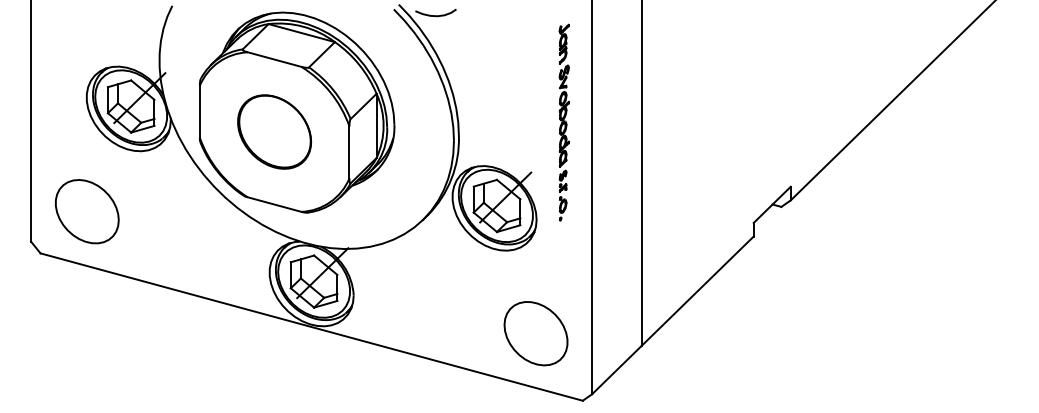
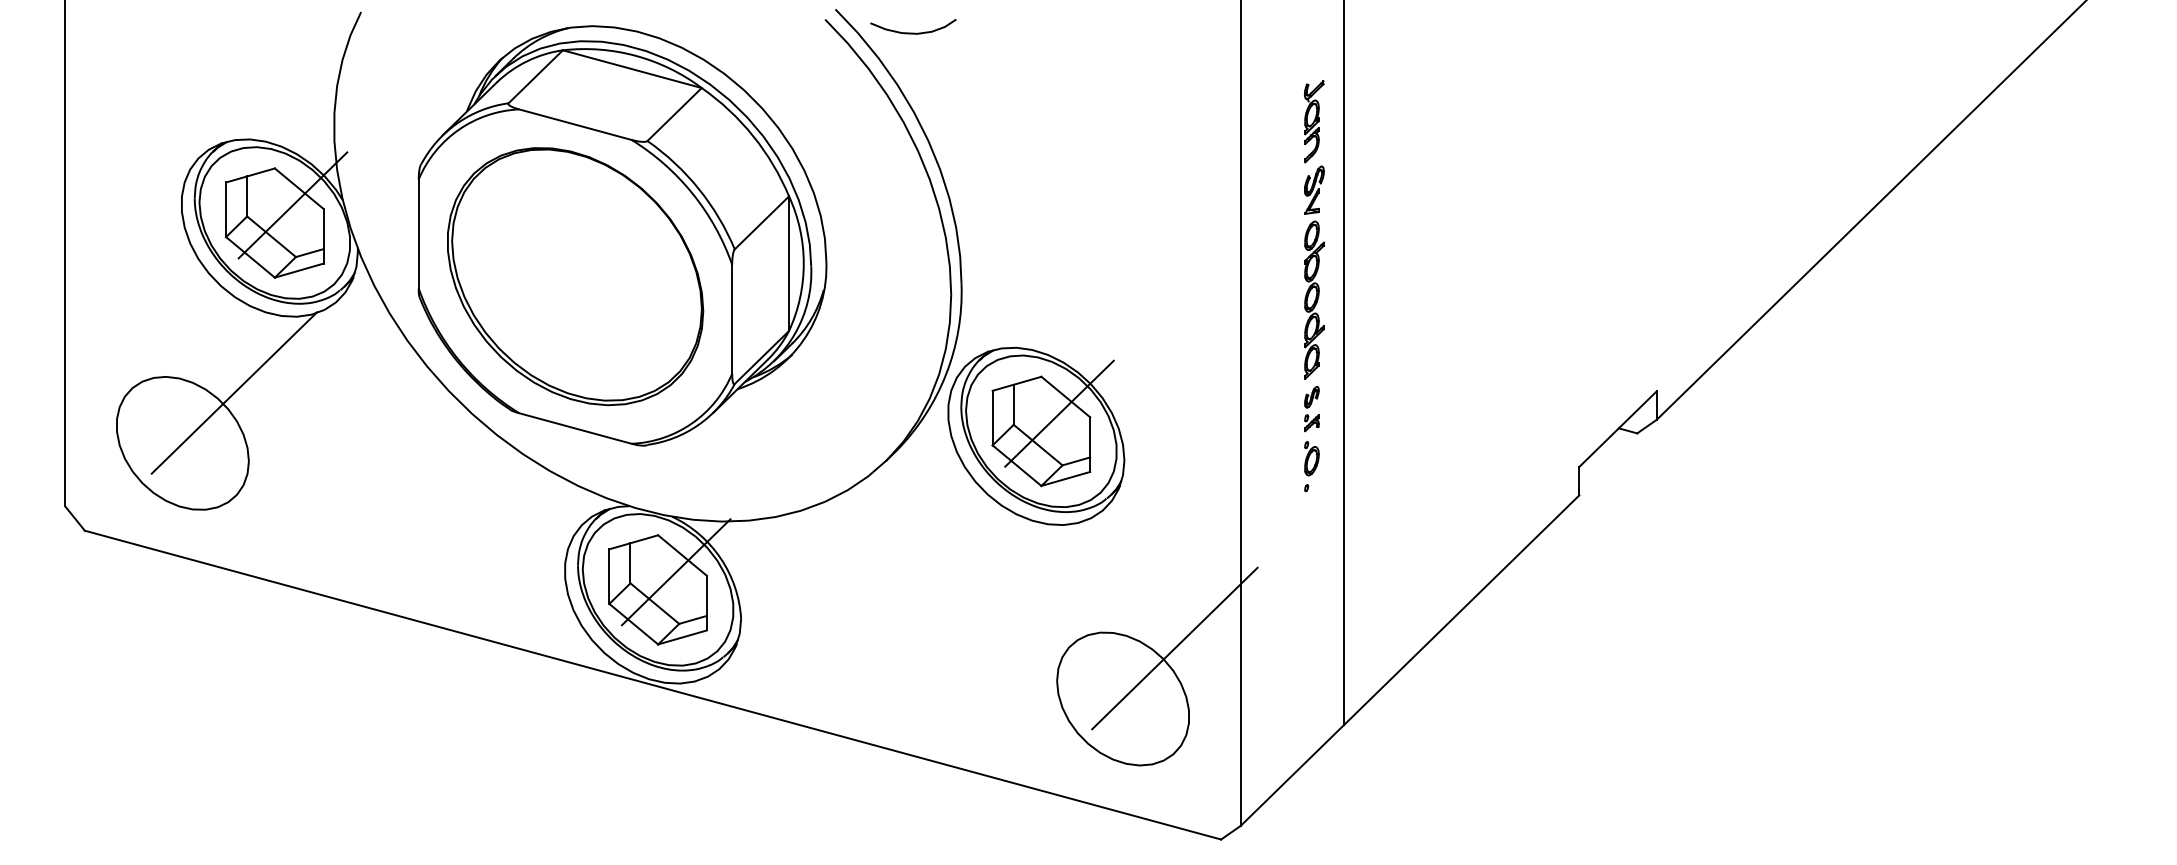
part: (563, 122) -> (1312, 285), moved
part: (274, 131) -> (575, 275), size x1.67
line: (111, 187) -> (233, 392), added
line: (560, 309) -> (1174, 648), added

